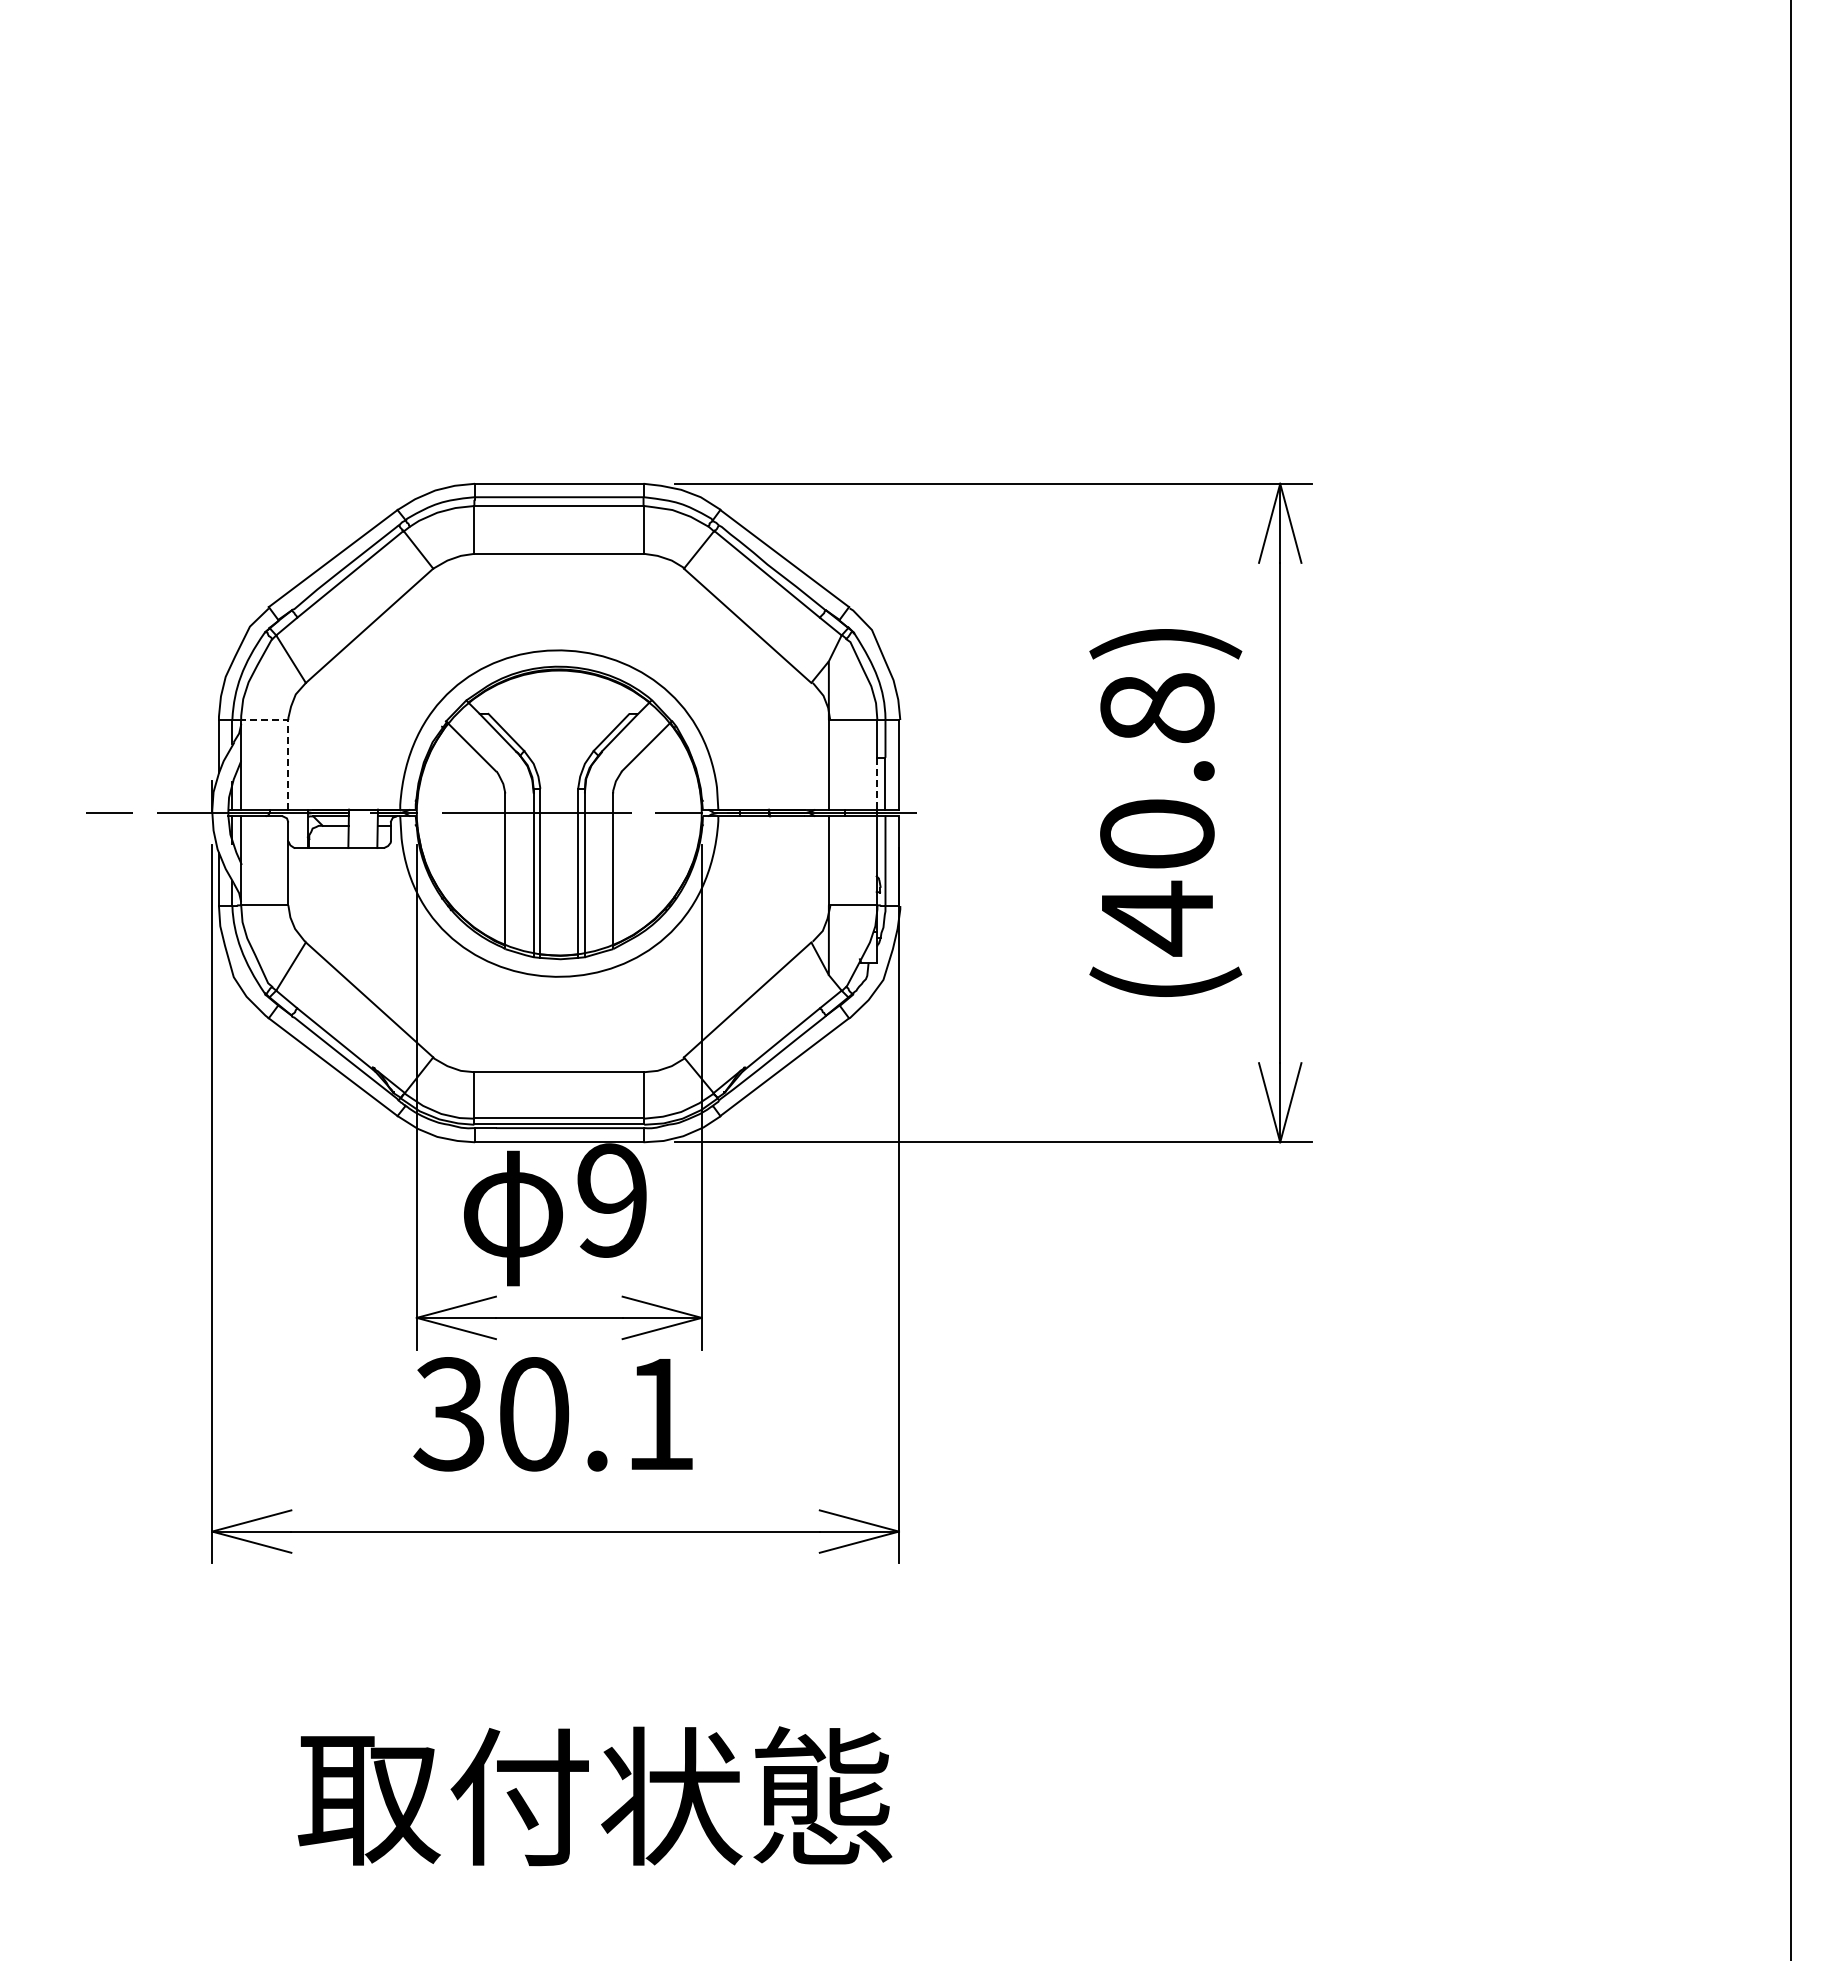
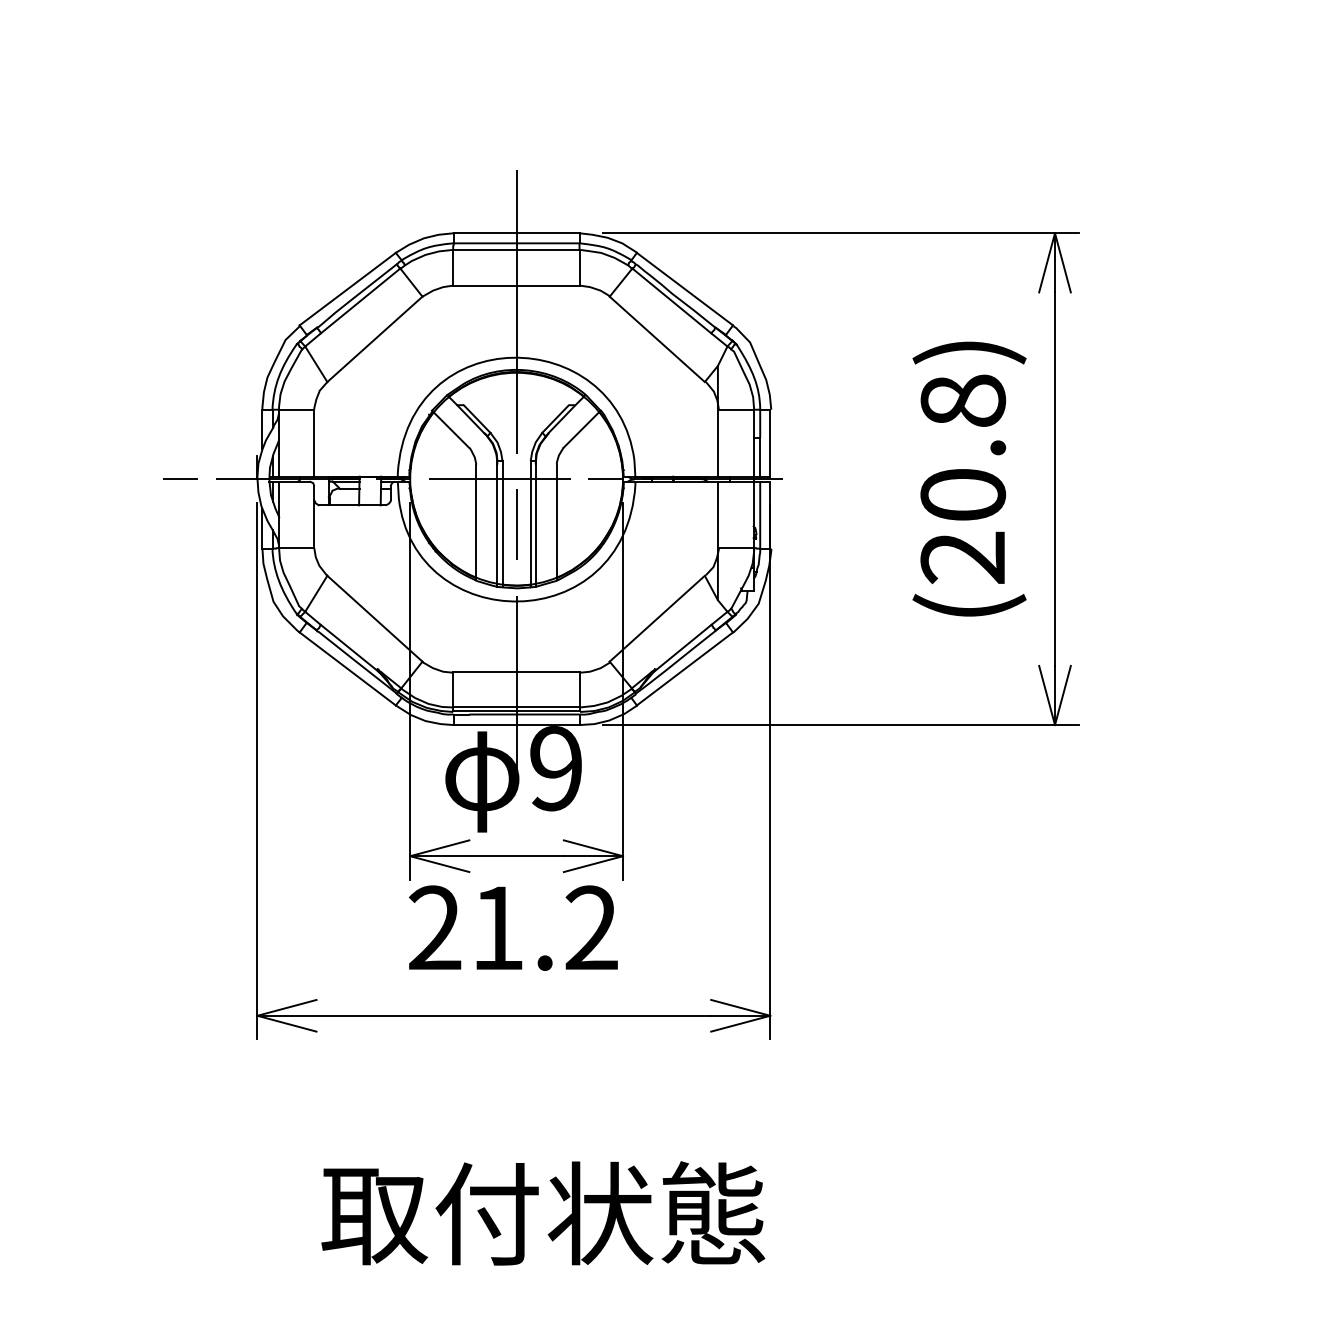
line: (288, 739) -> (314, 424), dashed -> solid
line: (876, 783) -> (753, 457), dashed -> solid
line: (559, 812) -> (516, 478), added
text: (1156, 918) -> (962, 557), (40.8) -> (20.8)
text: (553, 1414) -> (512, 928), 30.1 -> 21.2

